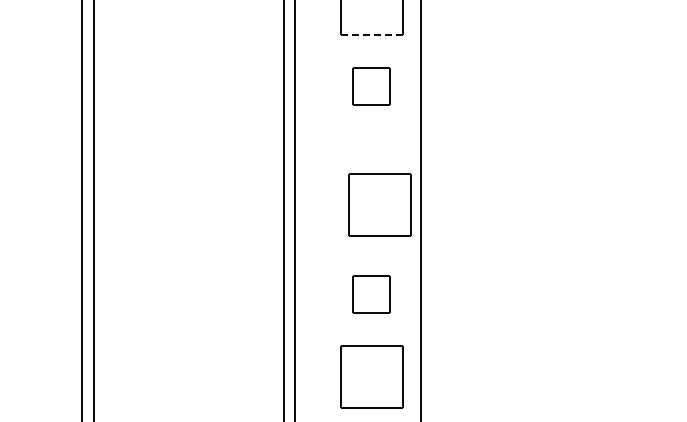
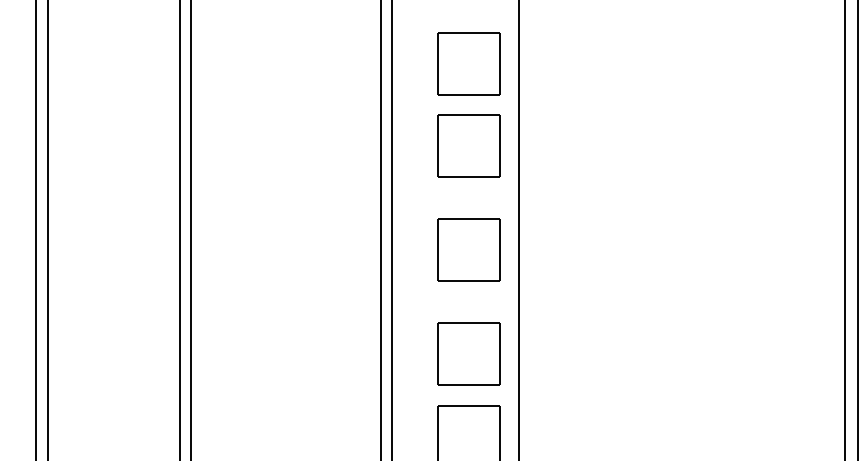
line: (371, 34) -> (469, 94), dashed -> solid
part: (370, 85) -> (468, 145), size x1.67
part: (378, 203) -> (468, 249), moved
part: (370, 293) -> (468, 353), size x1.67

